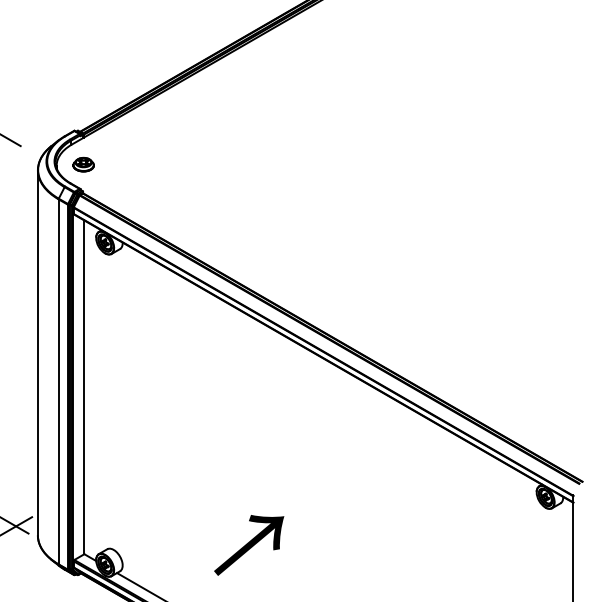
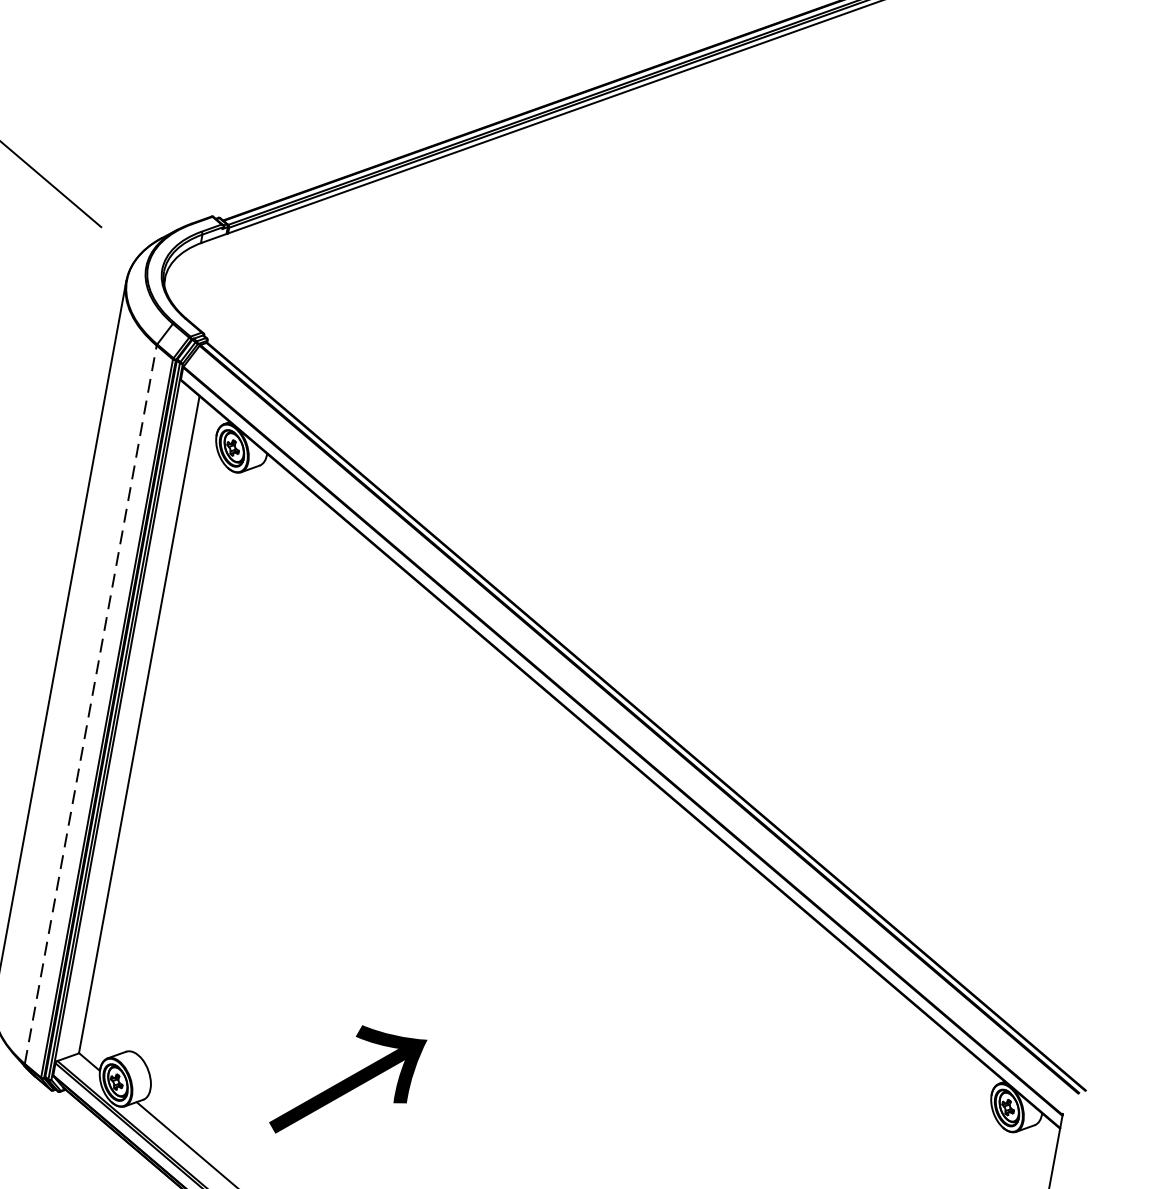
part: (83, 164) -> (218, 285), removed
line: (58, 381) -> (90, 704), solid -> dashed
text: (249, 545) -> (348, 1084), moved

